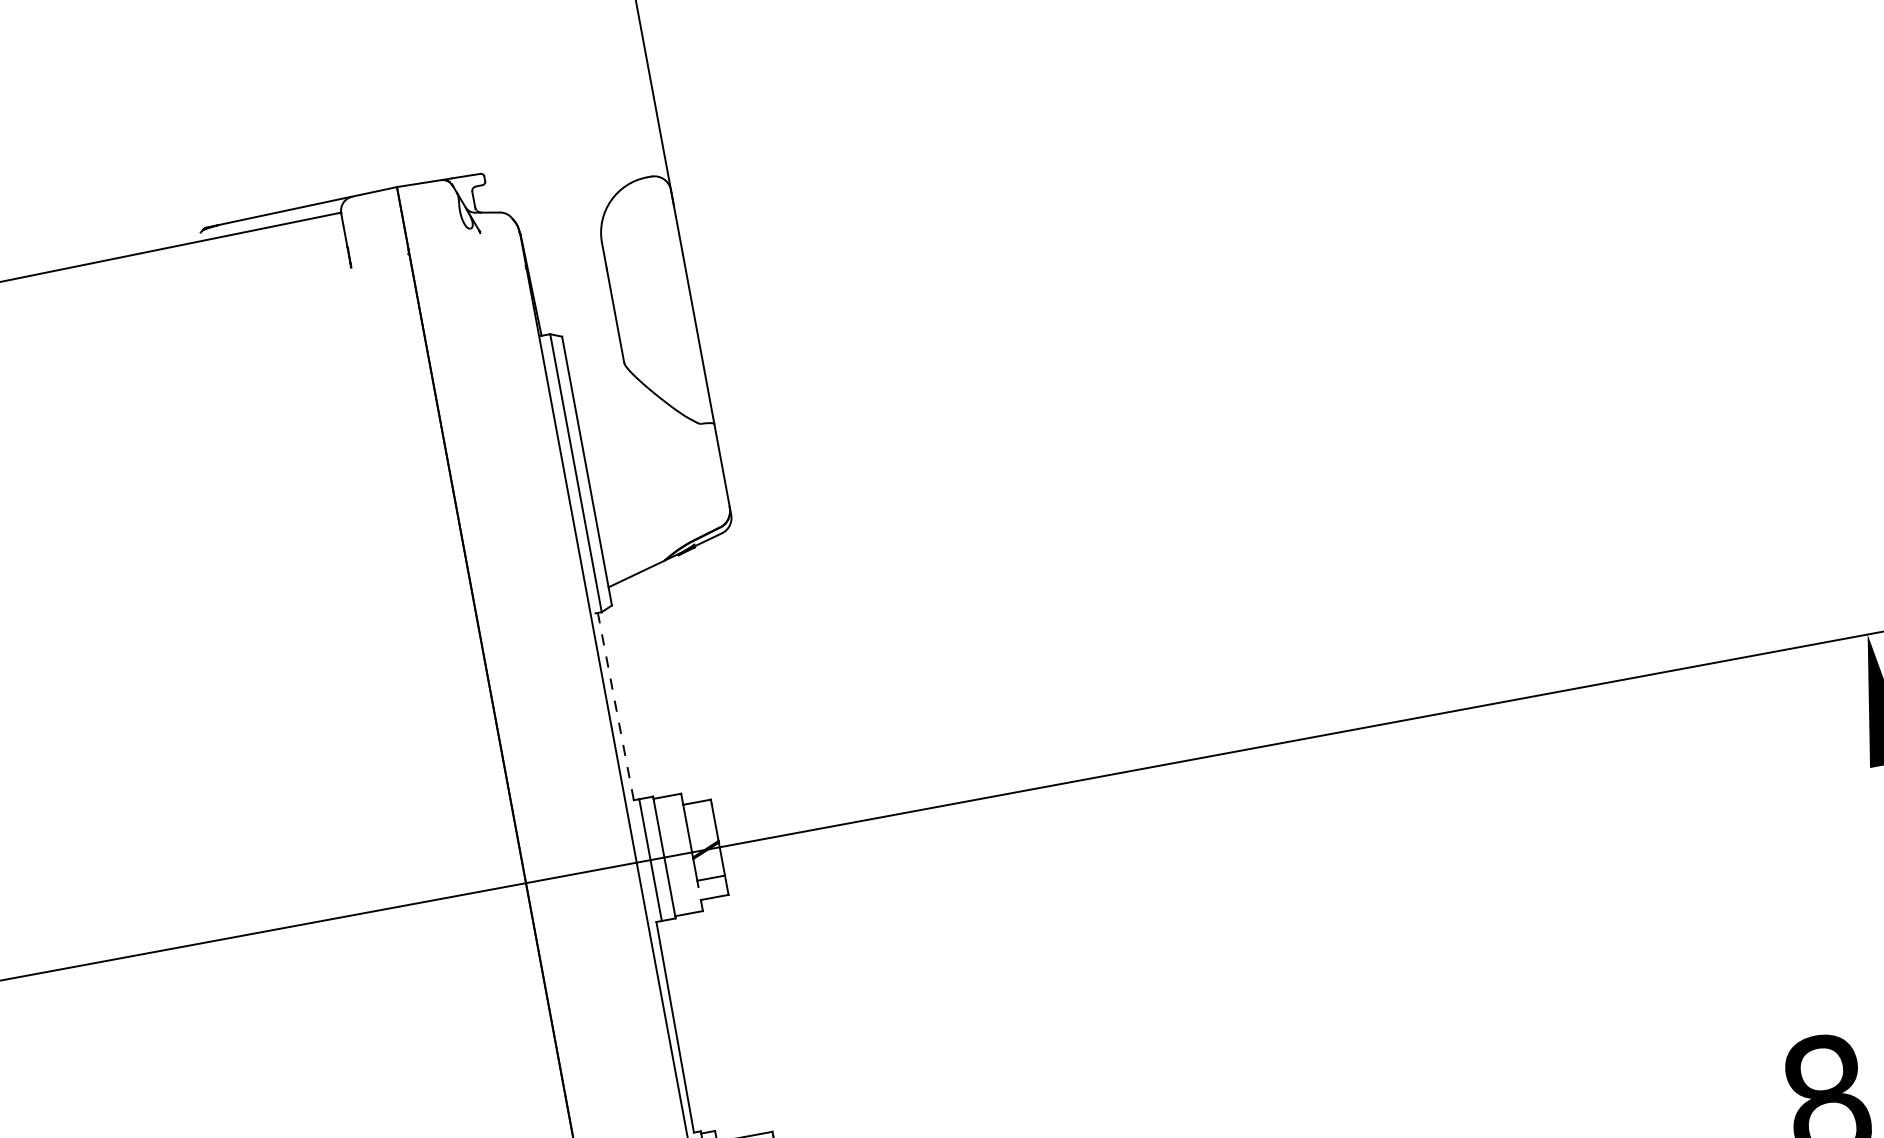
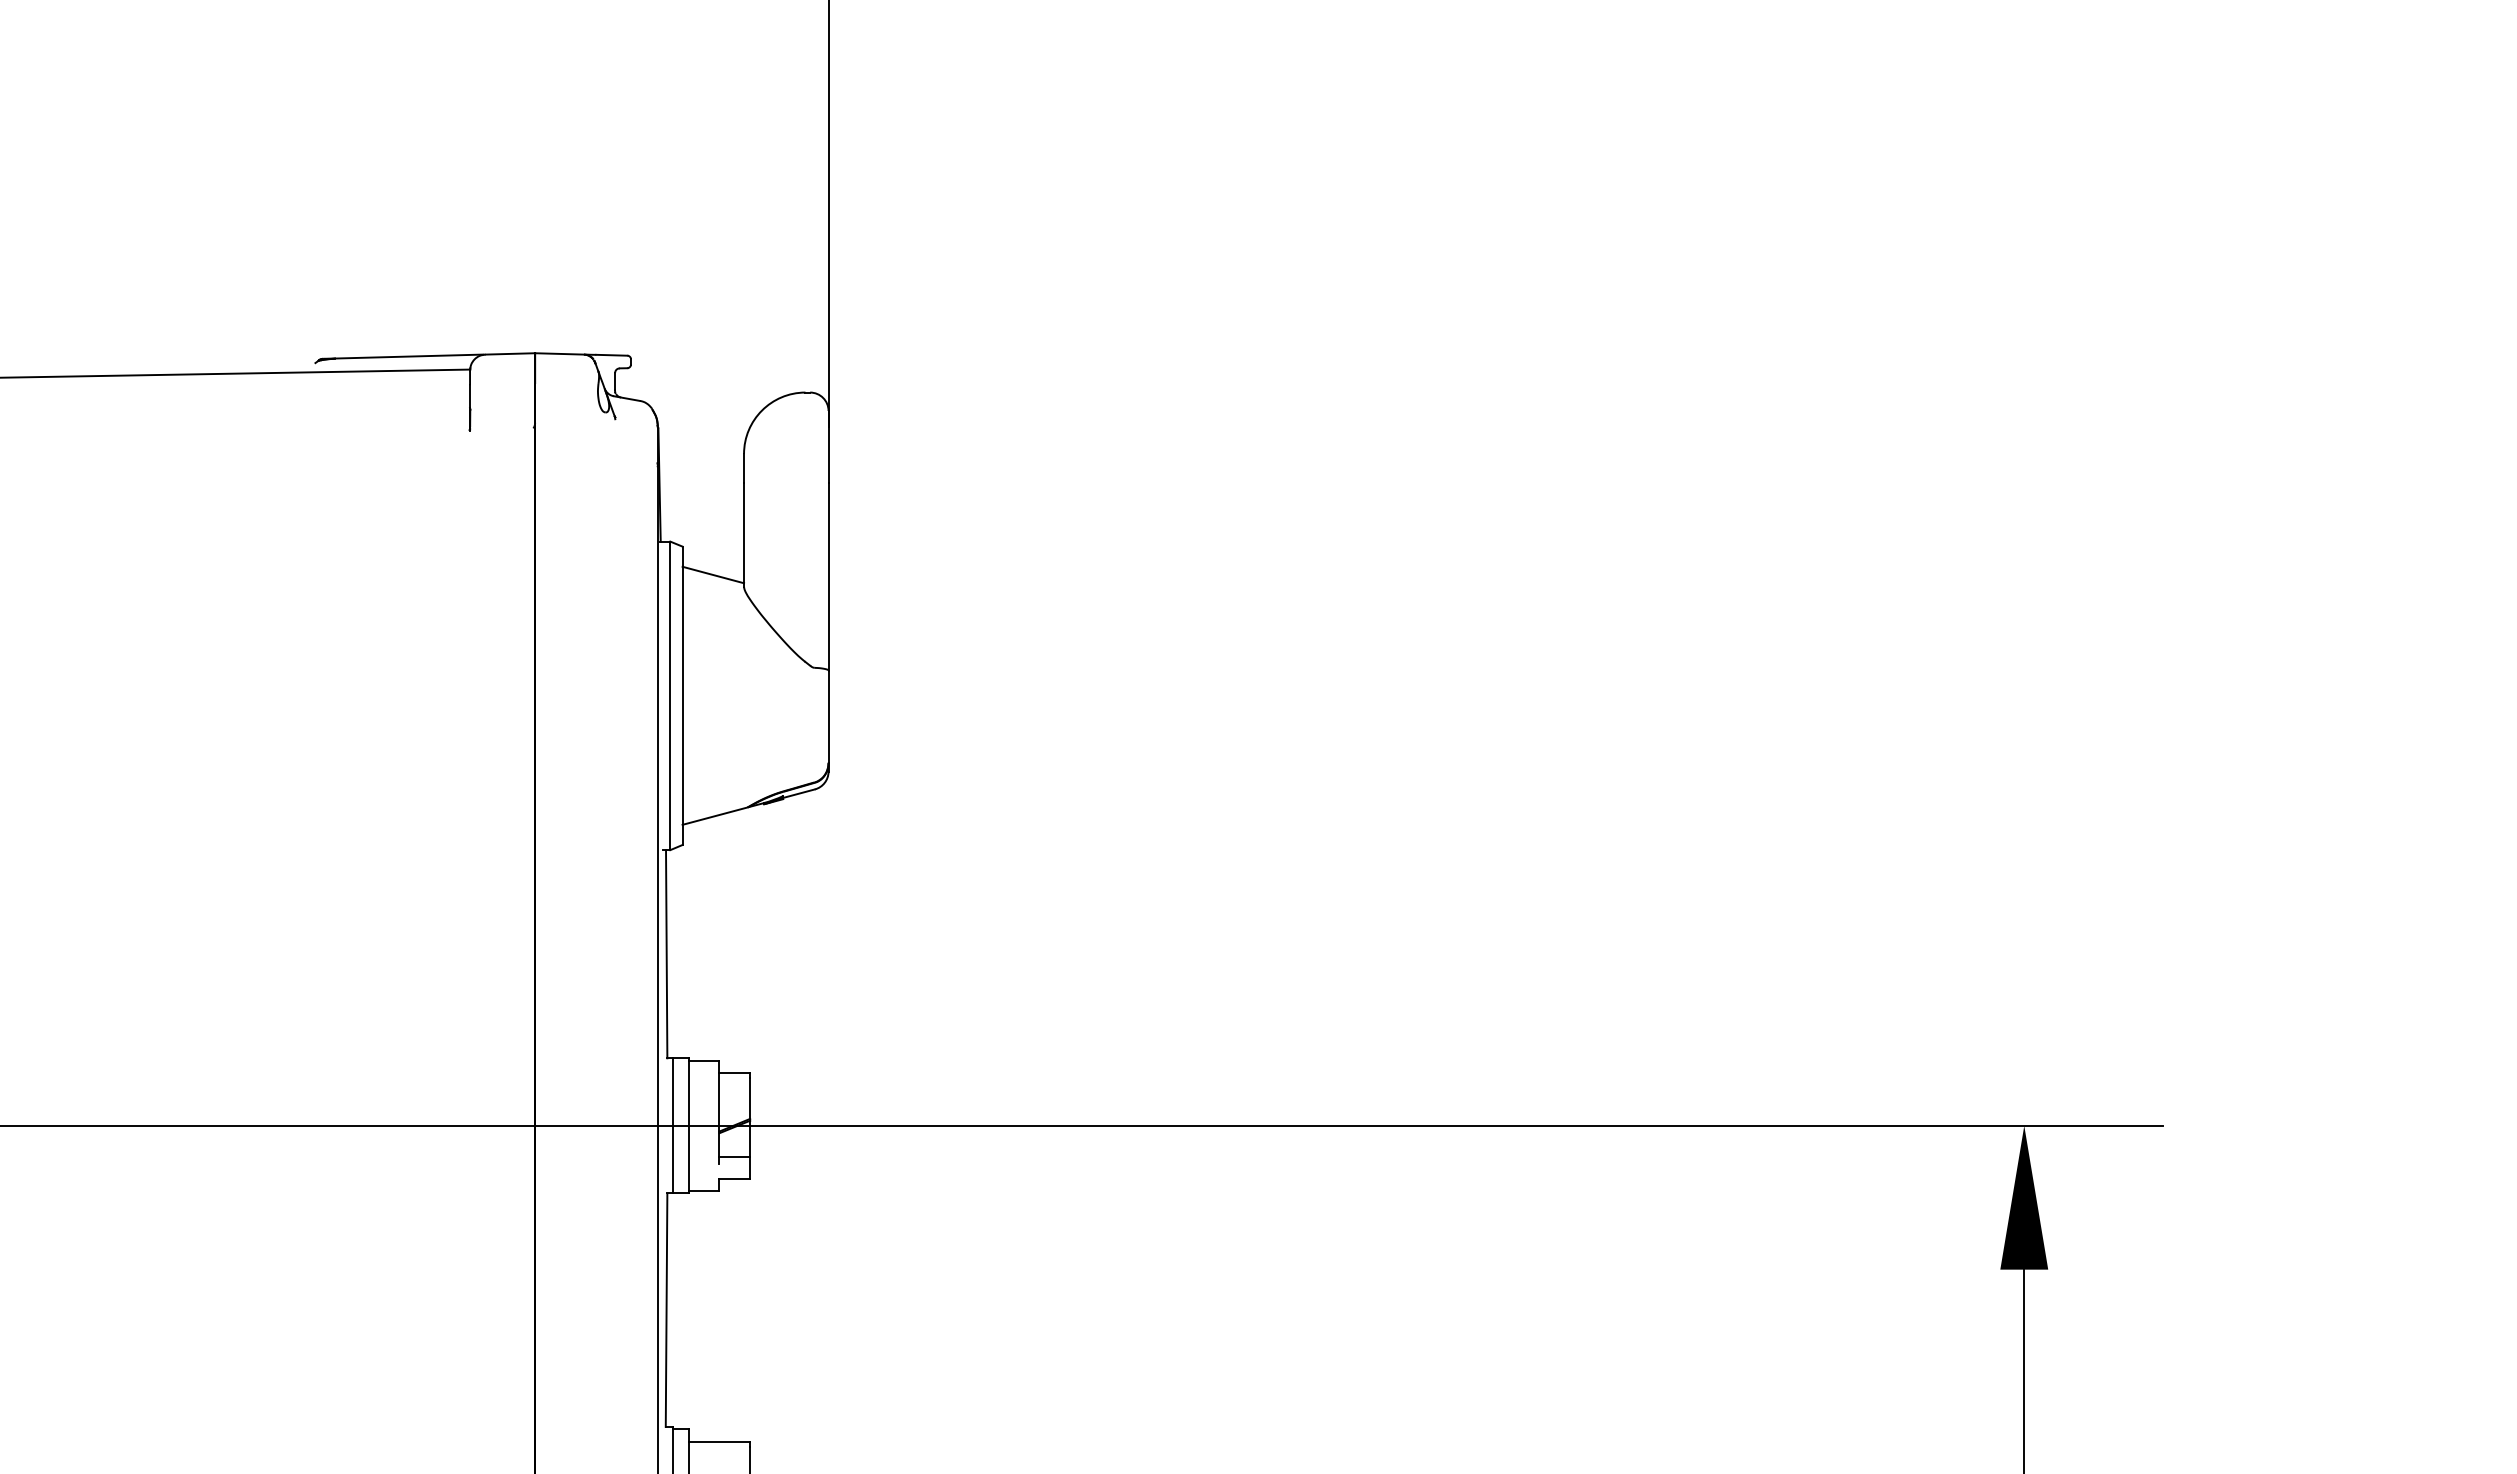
line: (594, 356) -> (713, 574), added
line: (615, 705) -> (666, 953), dashed -> solid

